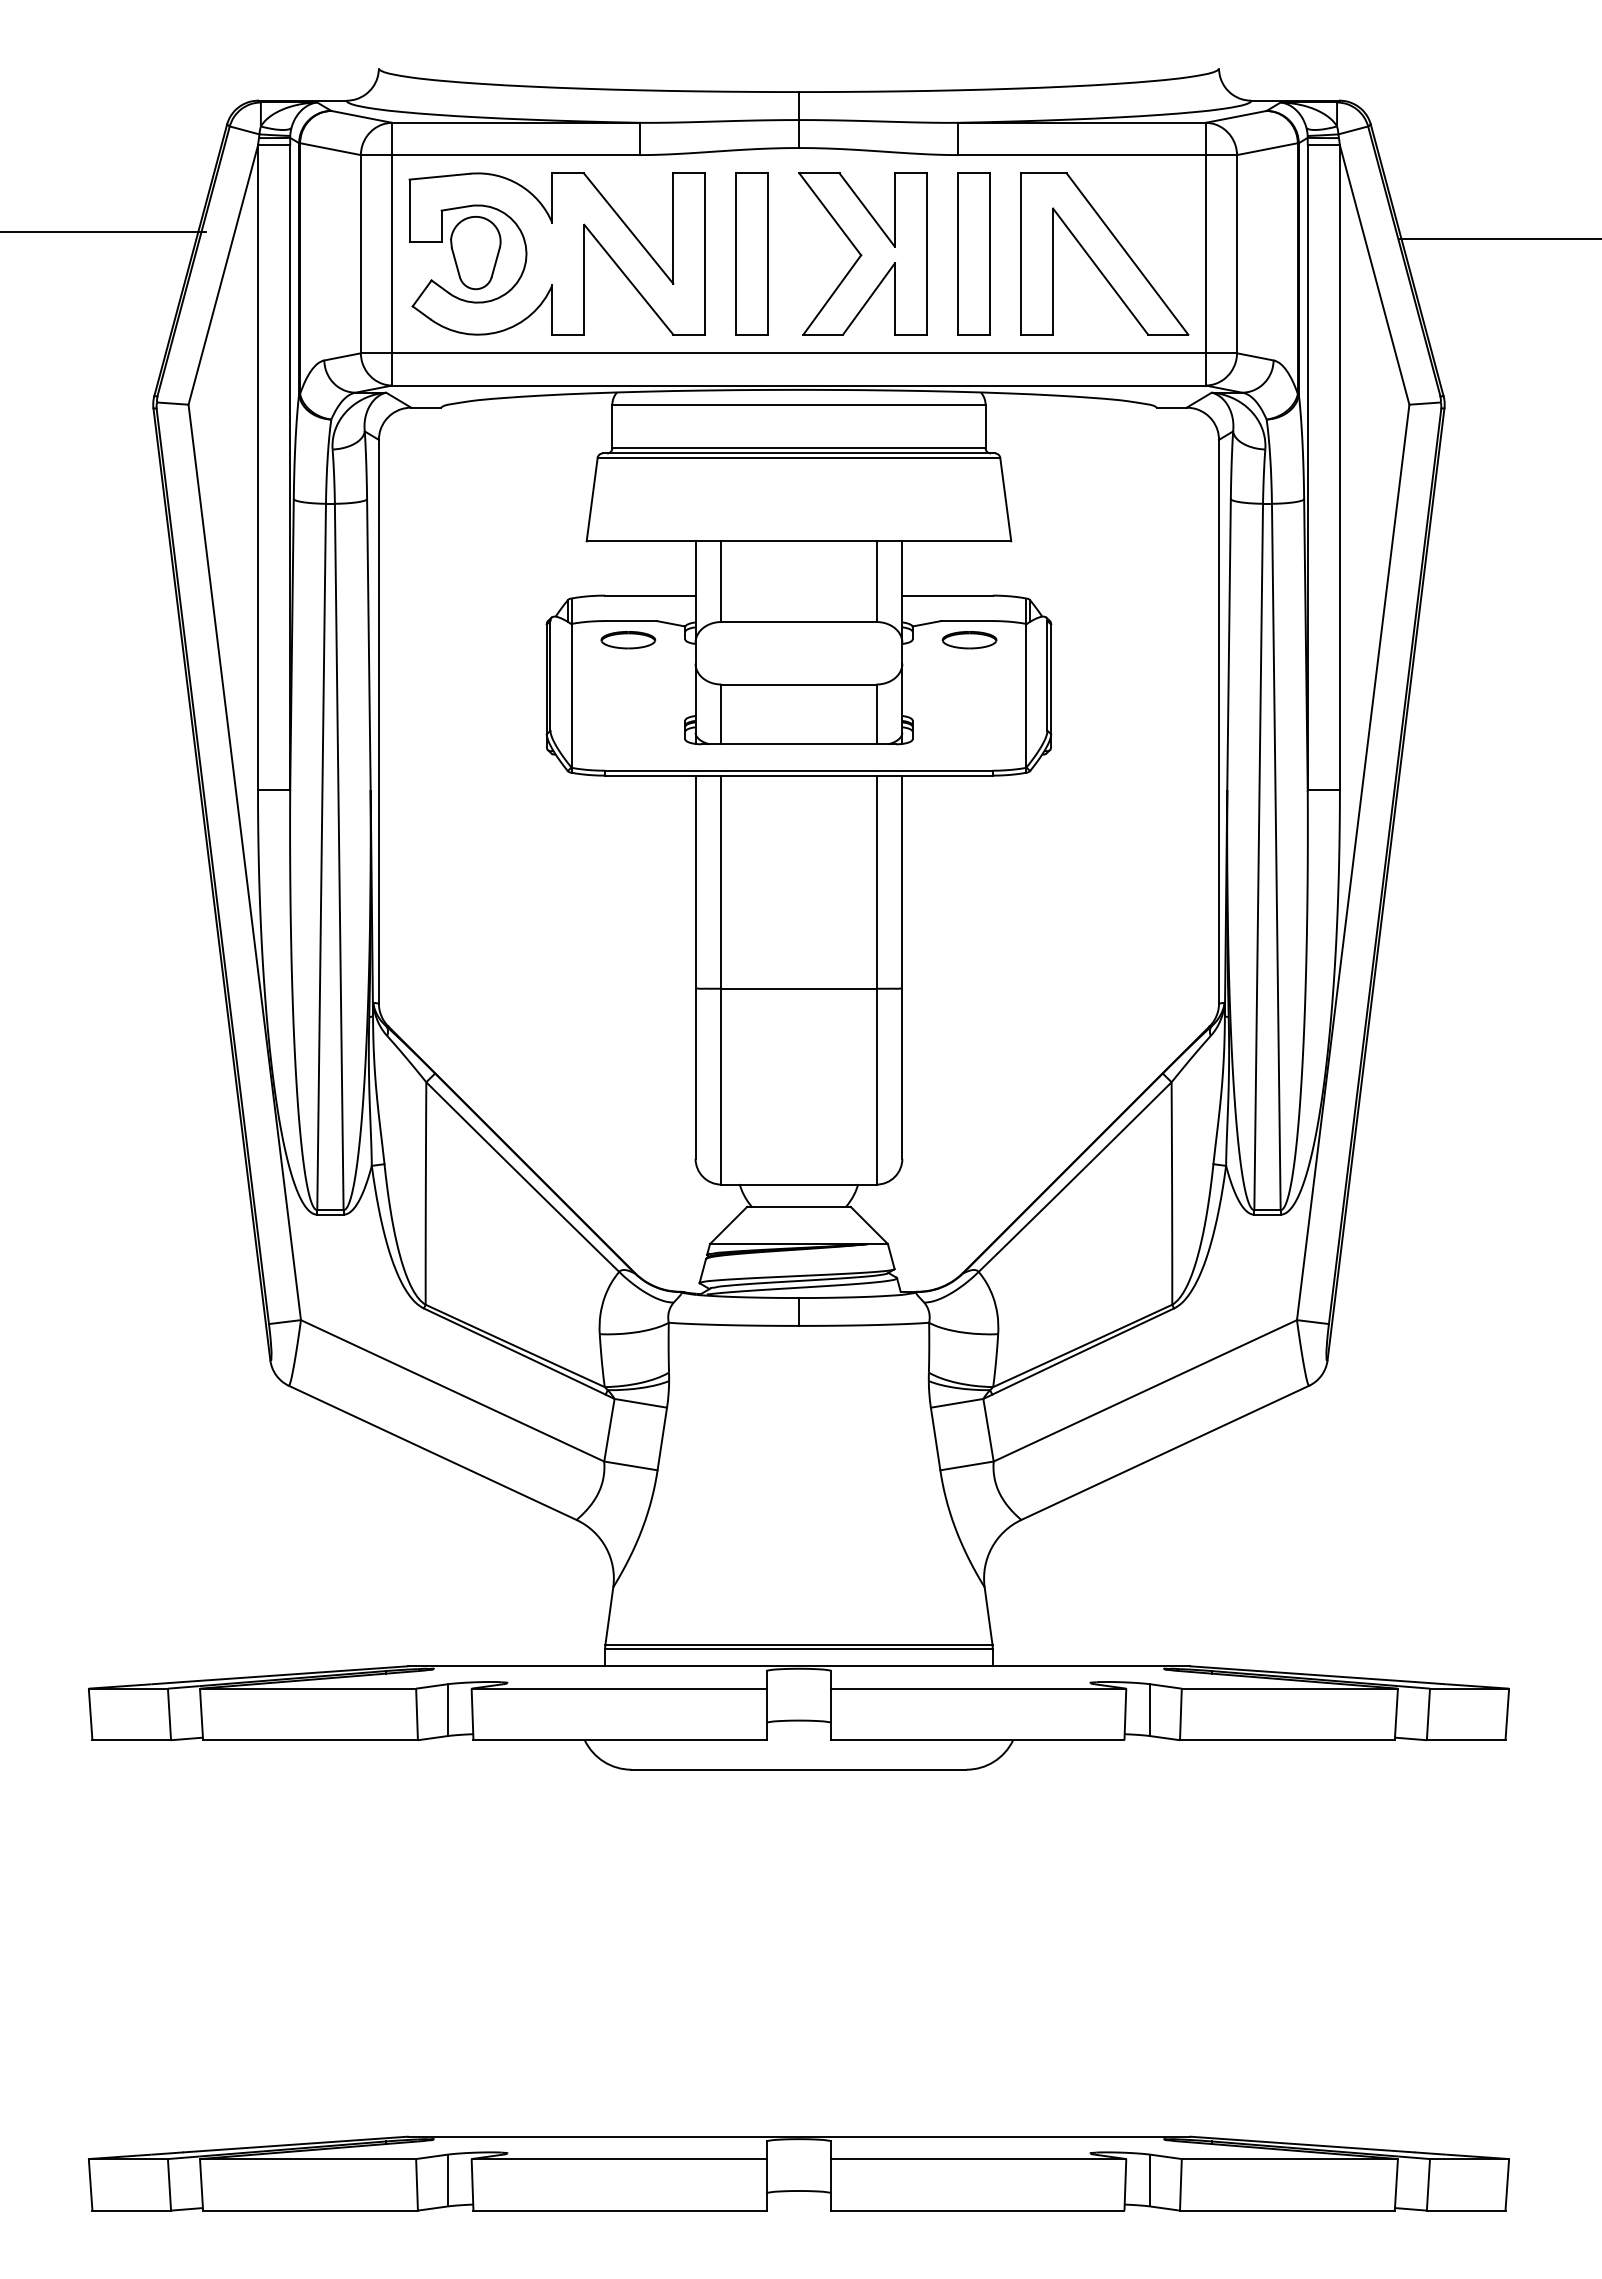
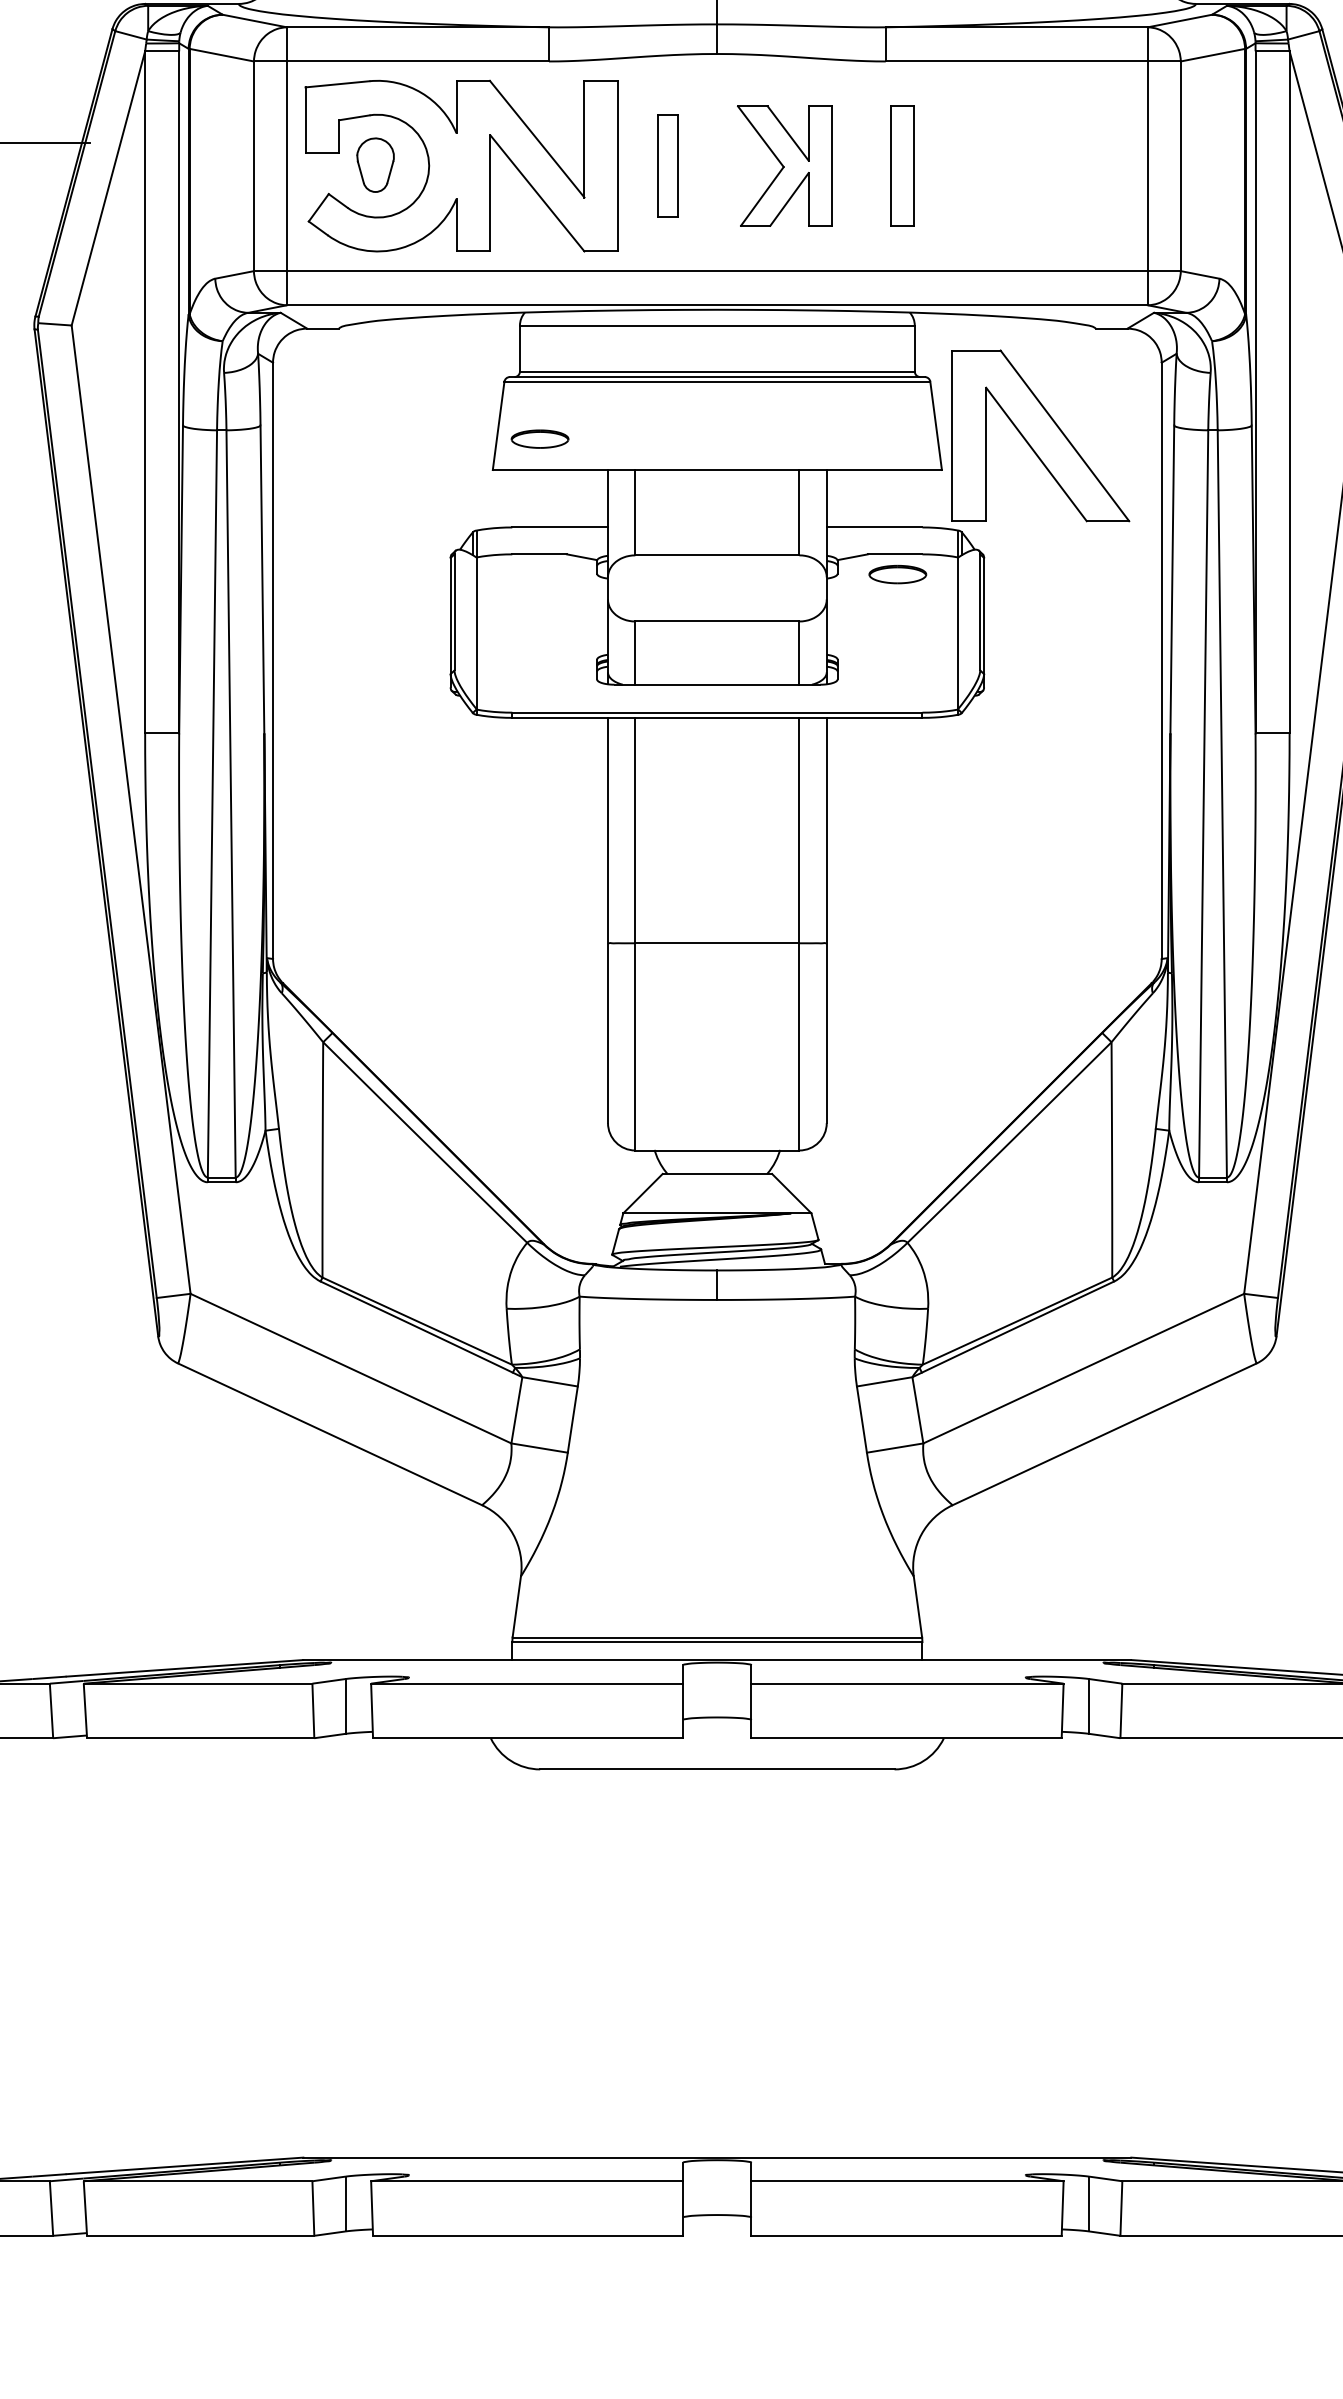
part: (475, 253) -> (375, 165), size x0.7
part: (751, 253) -> (667, 165), size x0.6
part: (862, 253) -> (784, 165), size x0.7
part: (973, 253) -> (901, 165), size x0.7
part: (1104, 253) -> (1040, 435), moved
part: (628, 640) -> (540, 439), moved

